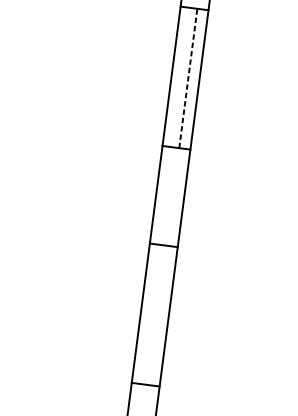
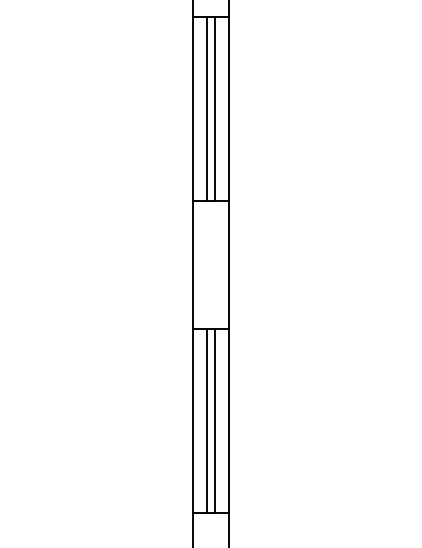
line: (182, 77) -> (207, 108), added
line: (188, 78) -> (214, 108), dashed -> solid
line: (152, 314) -> (207, 421), added
line: (157, 315) -> (214, 421), added

